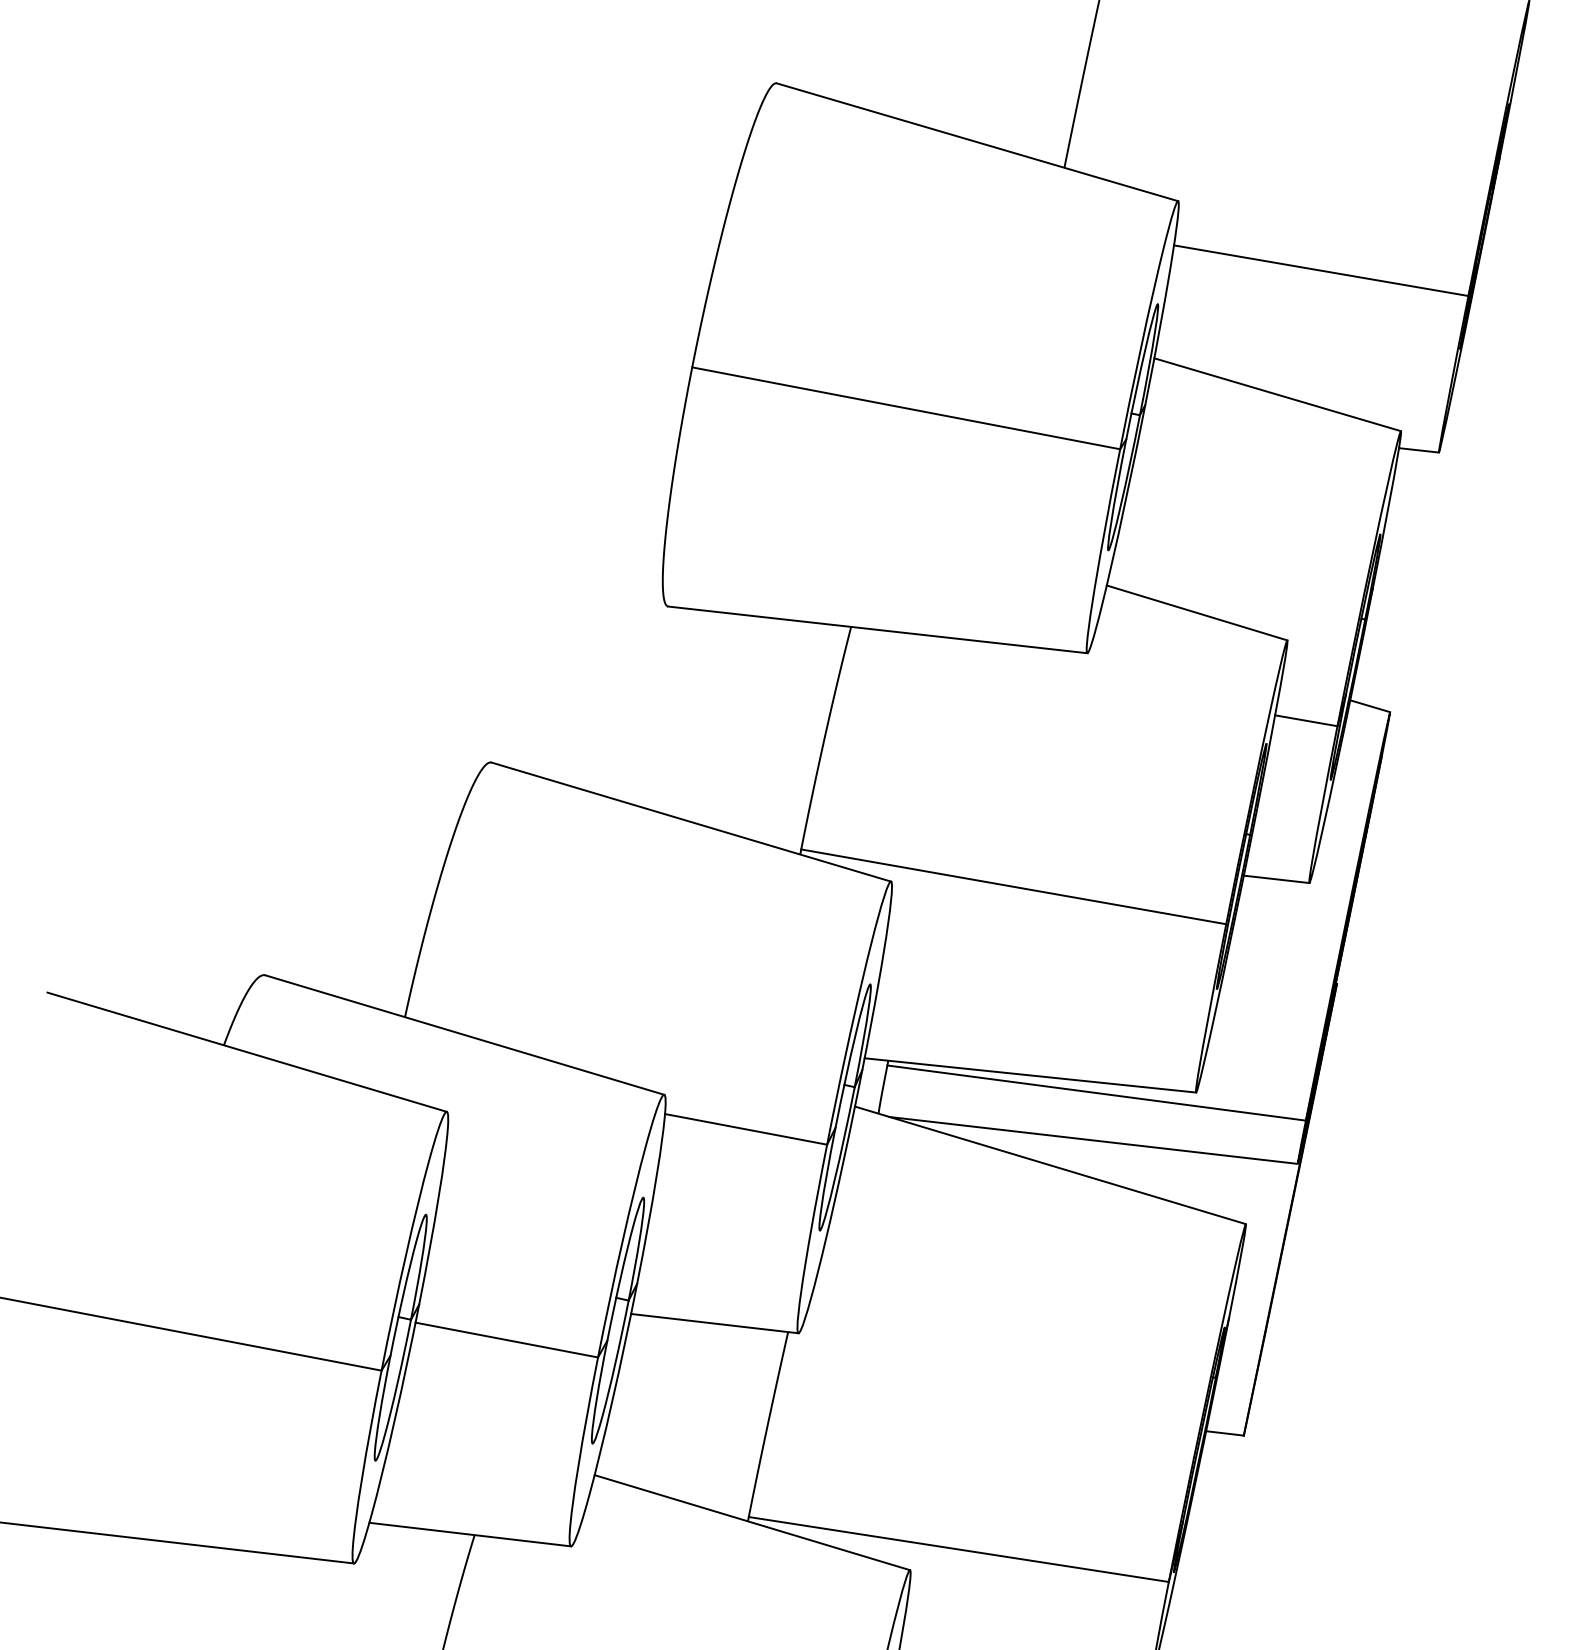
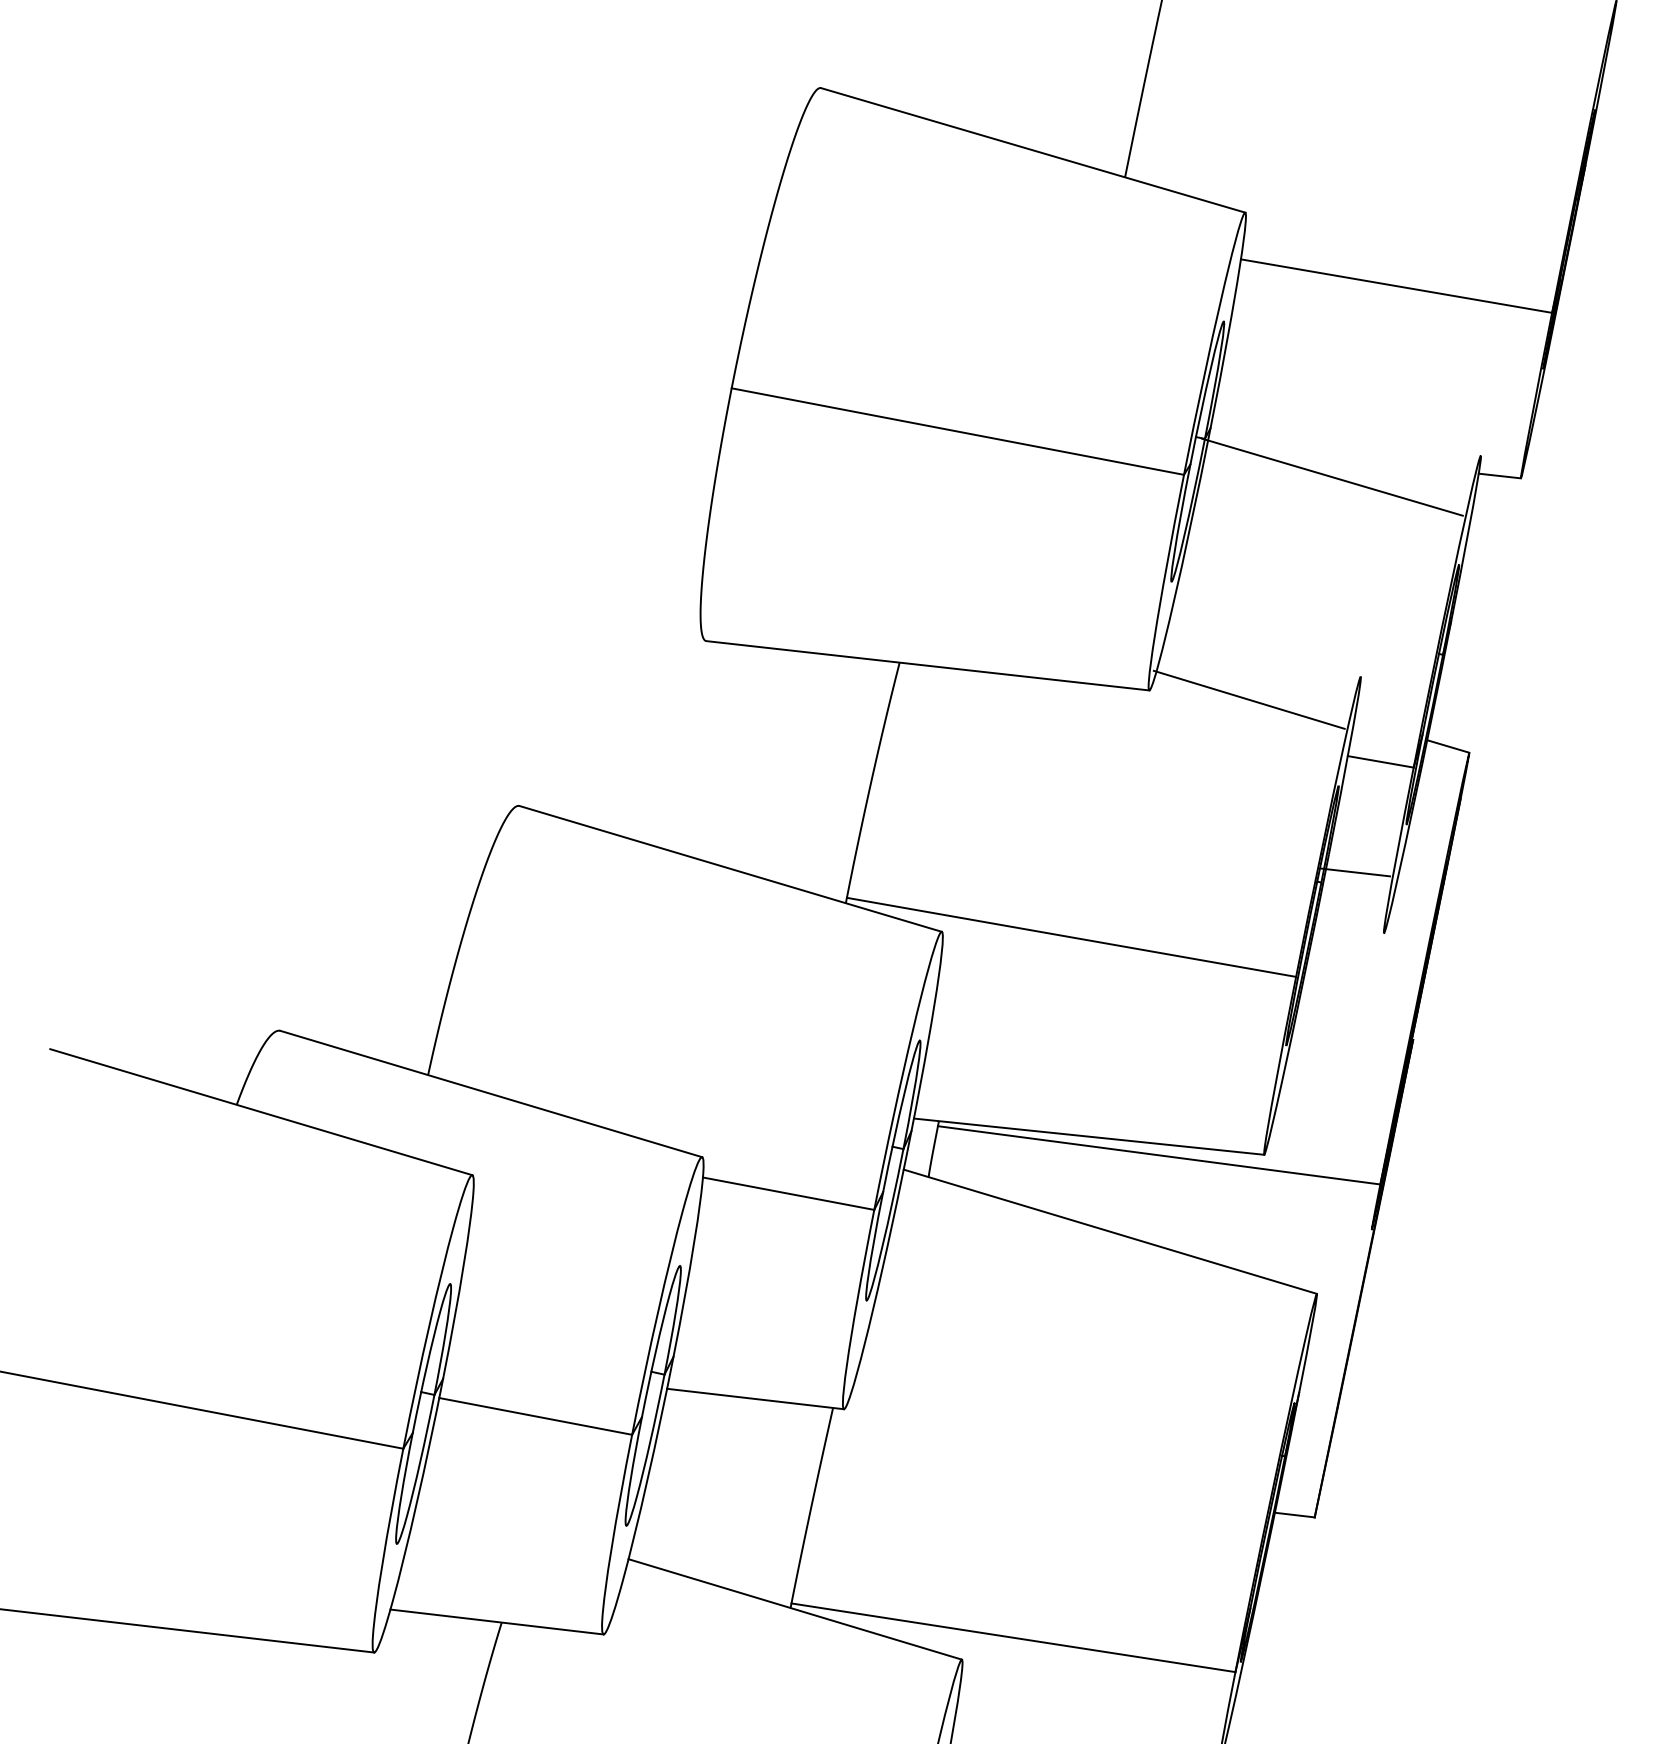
line: (1277, 394) -> (1332, 476), moved
line: (1196, 612) -> (1248, 699), moved
line: (1276, 879) -> (1355, 872), moved
line: (1093, 1140) -> (1155, 1205), removed

